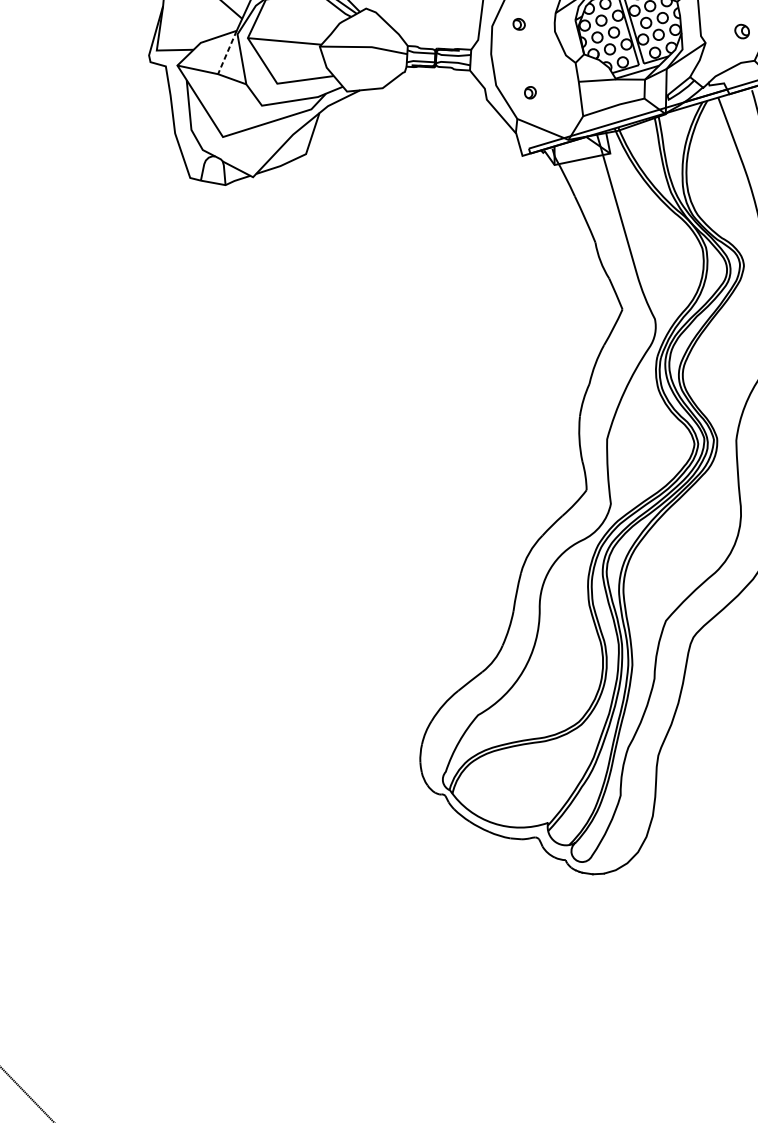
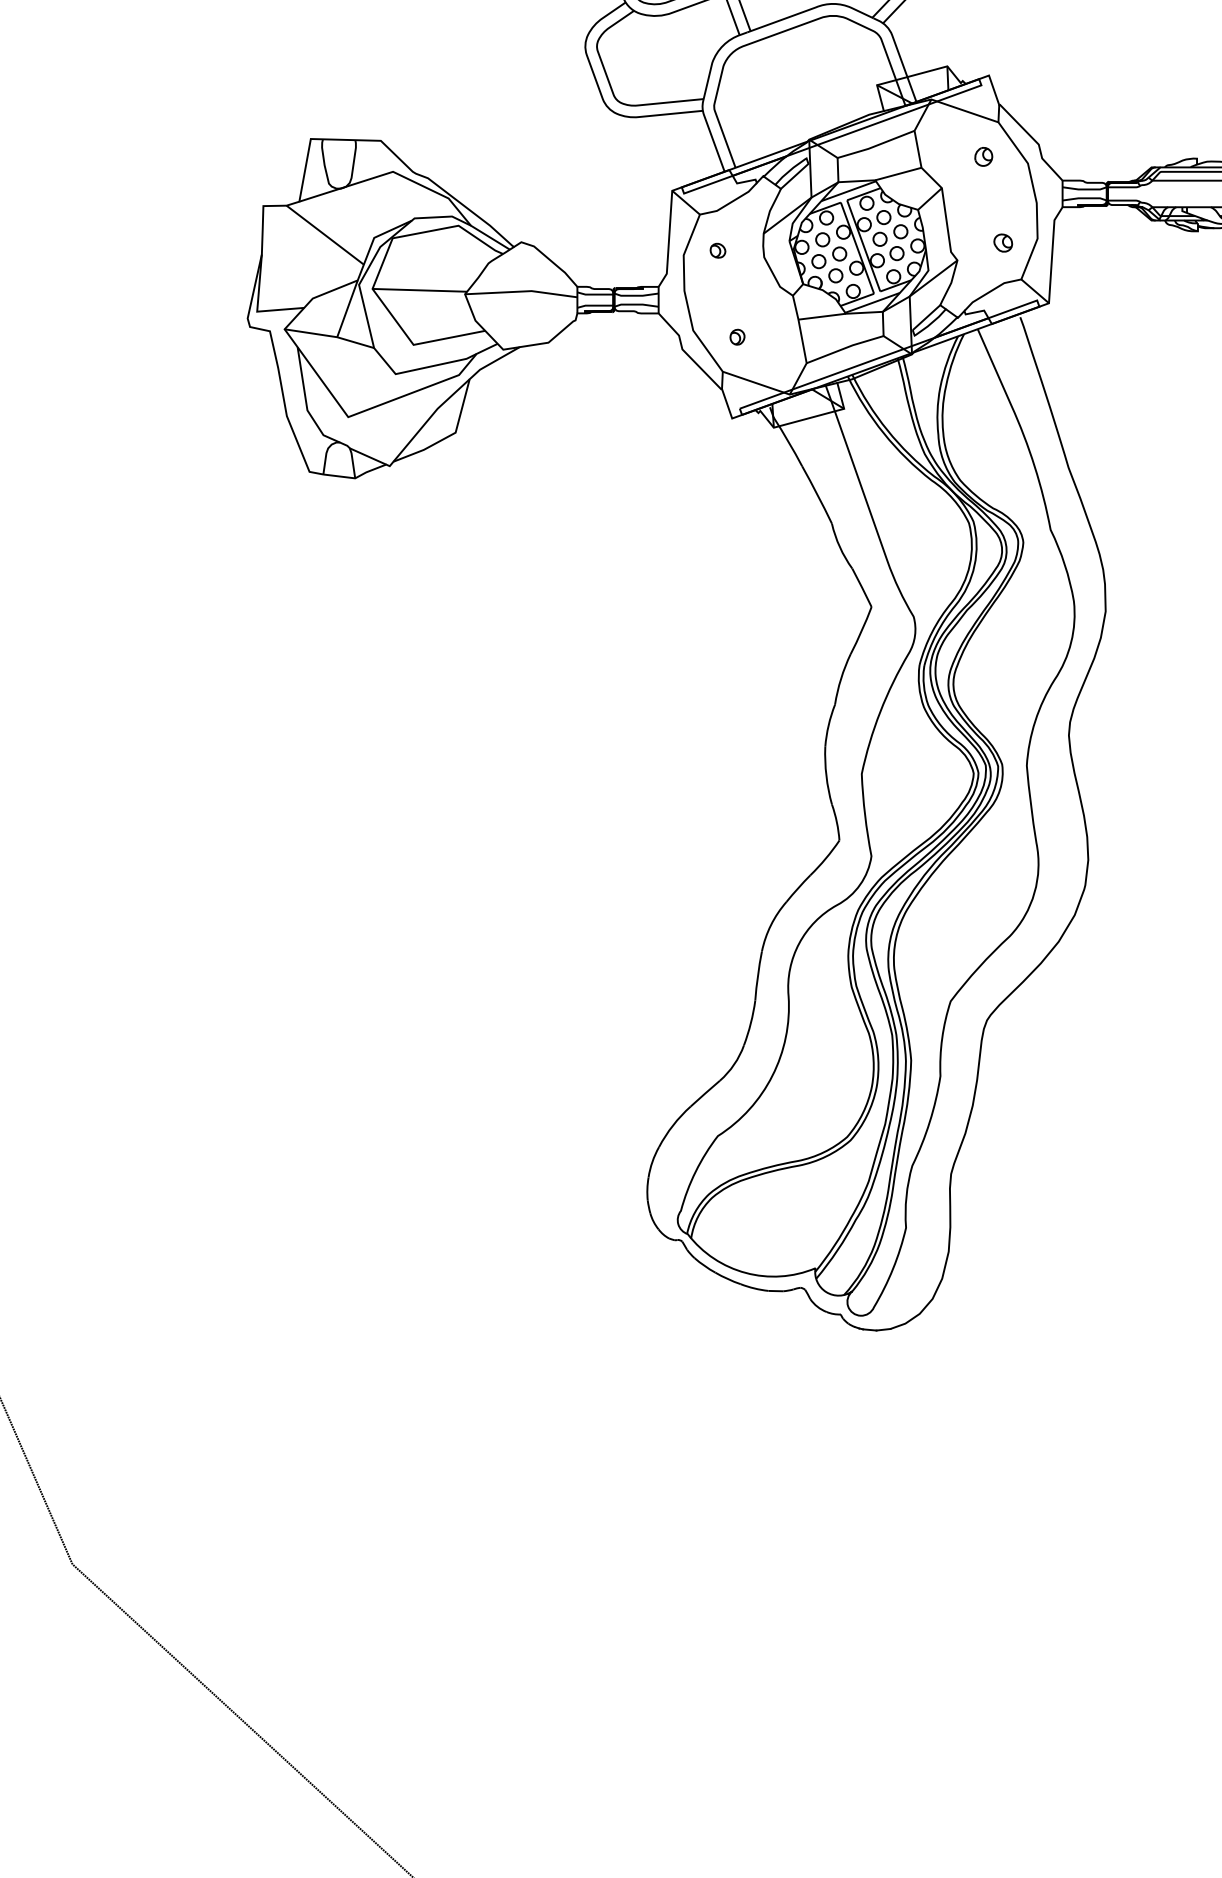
line: (227, 53) -> (347, 309), dashed -> solid

